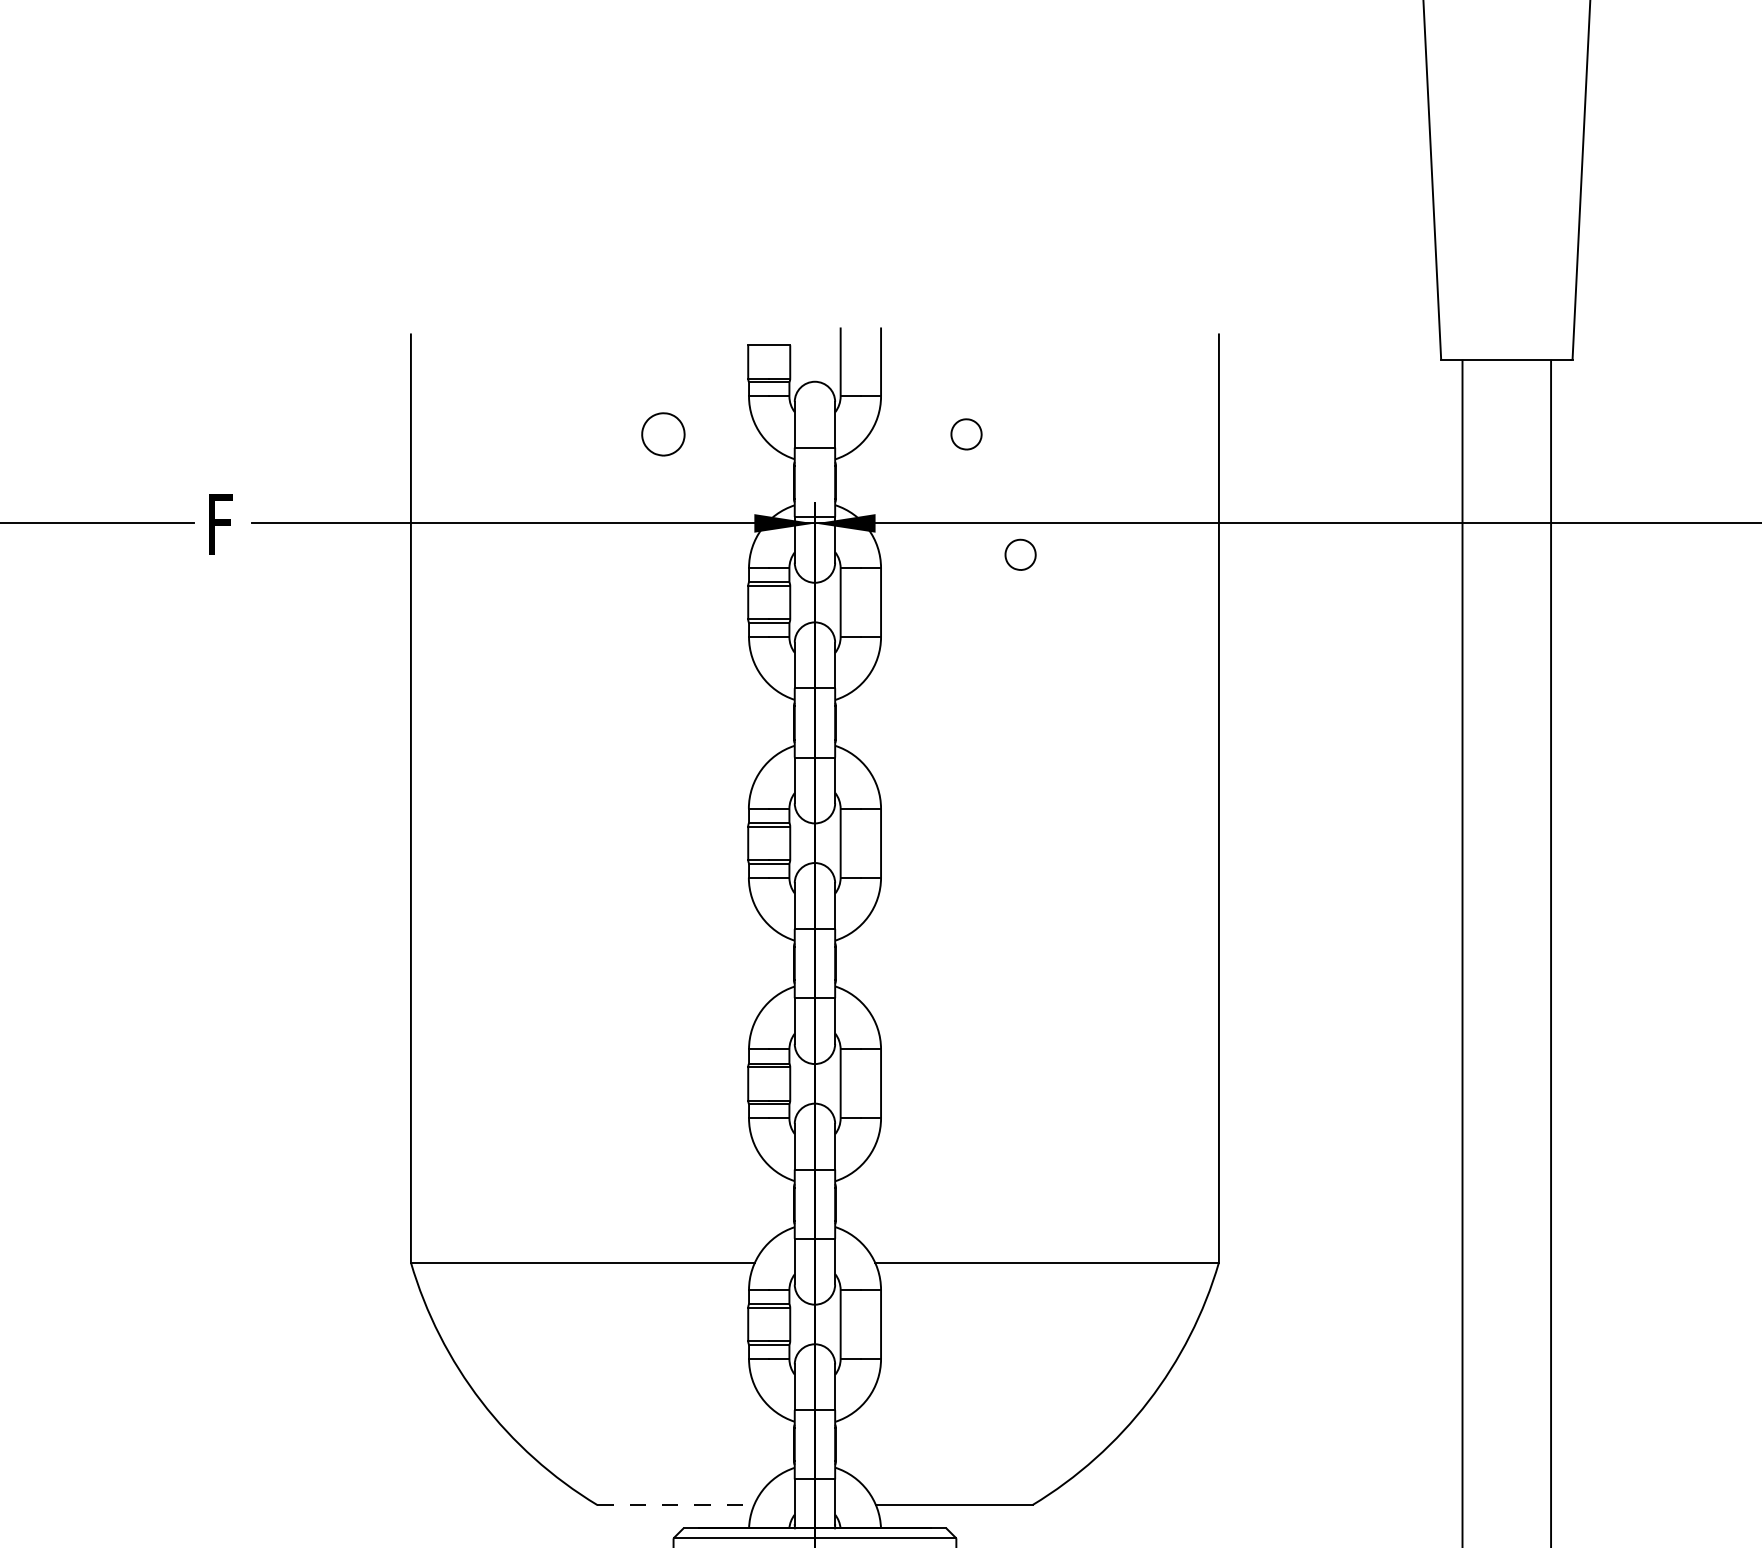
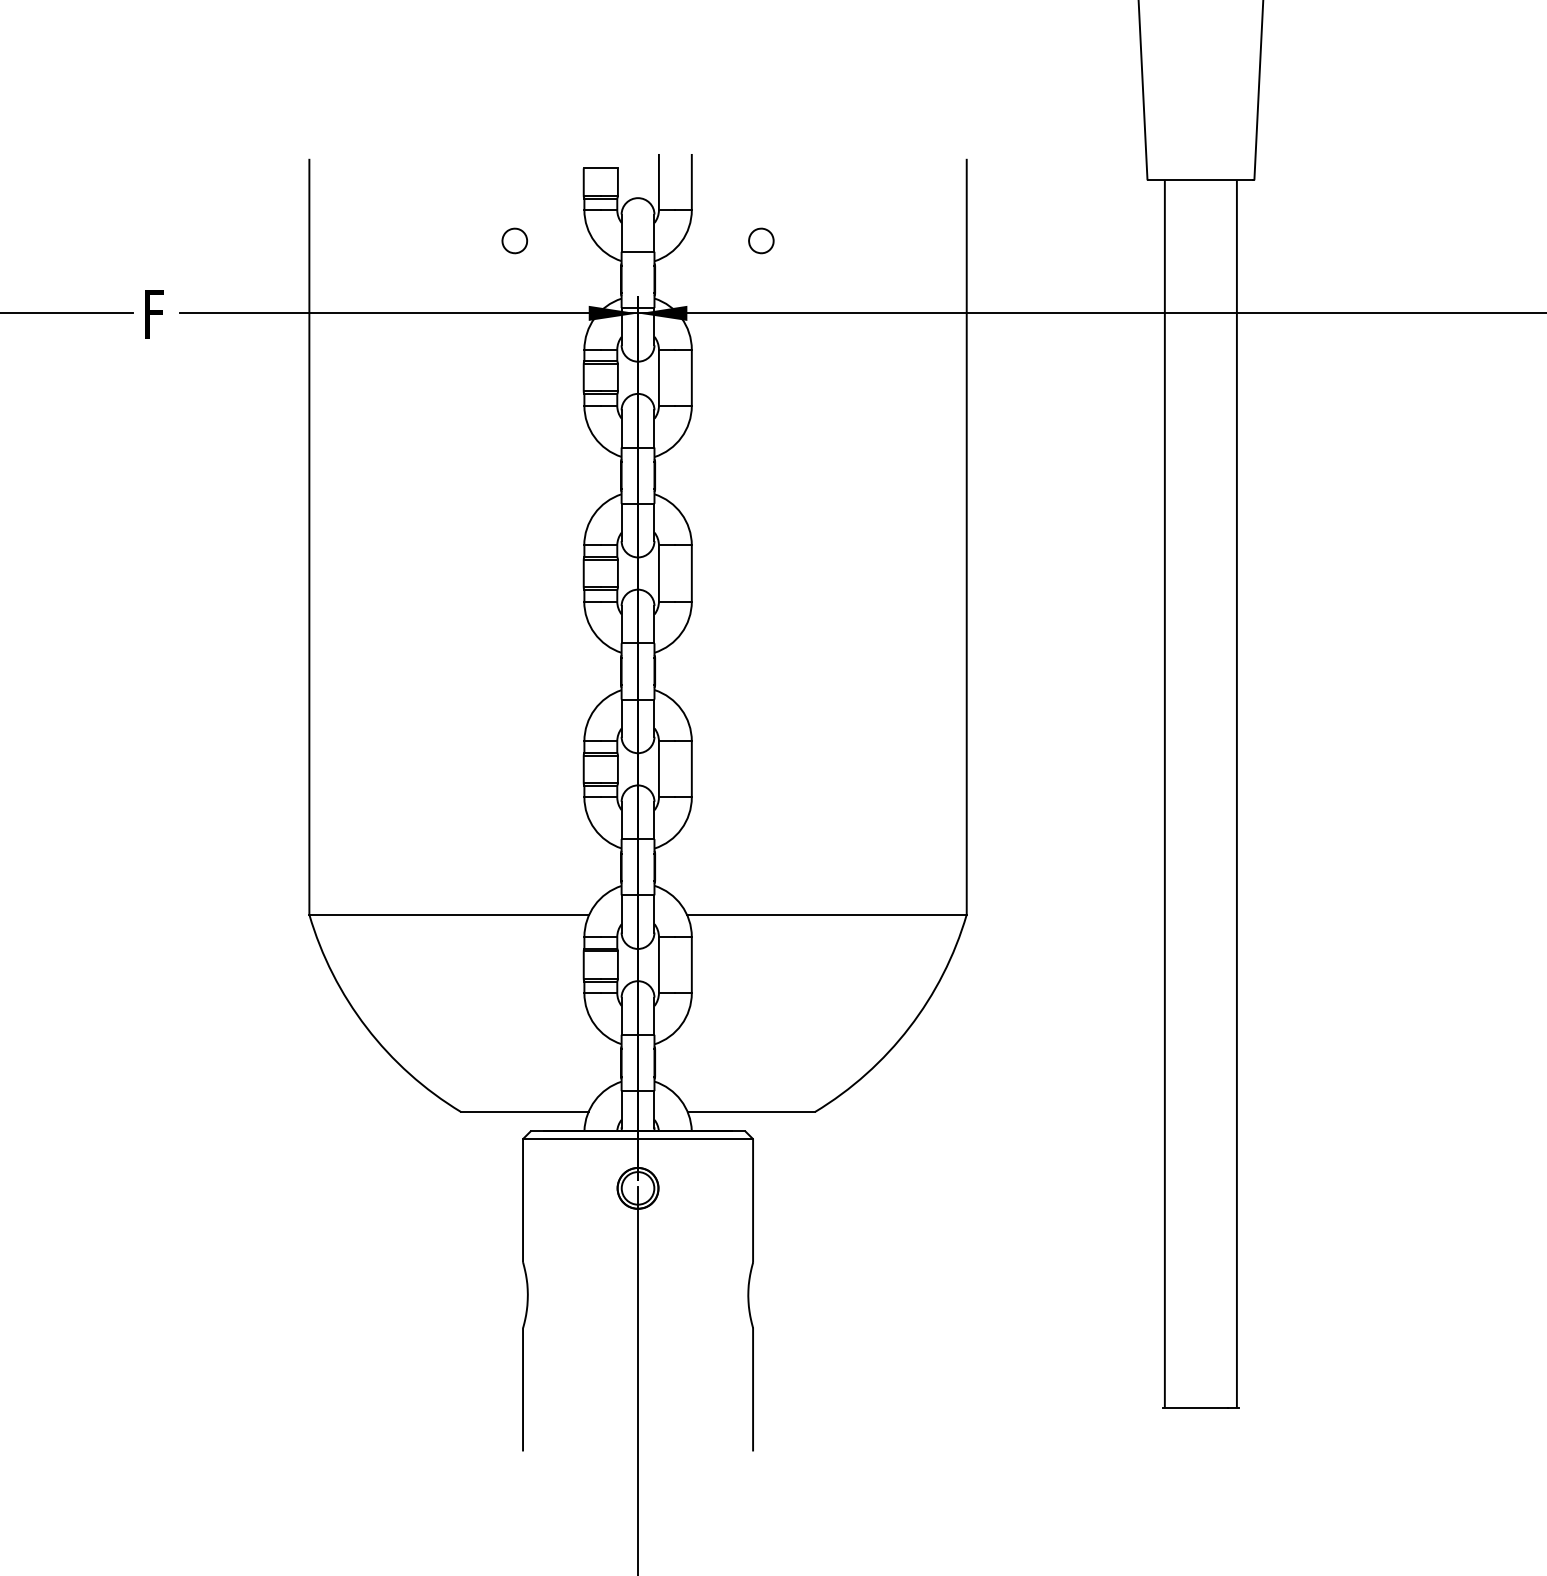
part: (663, 433) -> (514, 240), size x0.71
part: (1020, 554) -> (805, 338), removed
line: (675, 1505) -> (524, 1112), dashed -> solid

